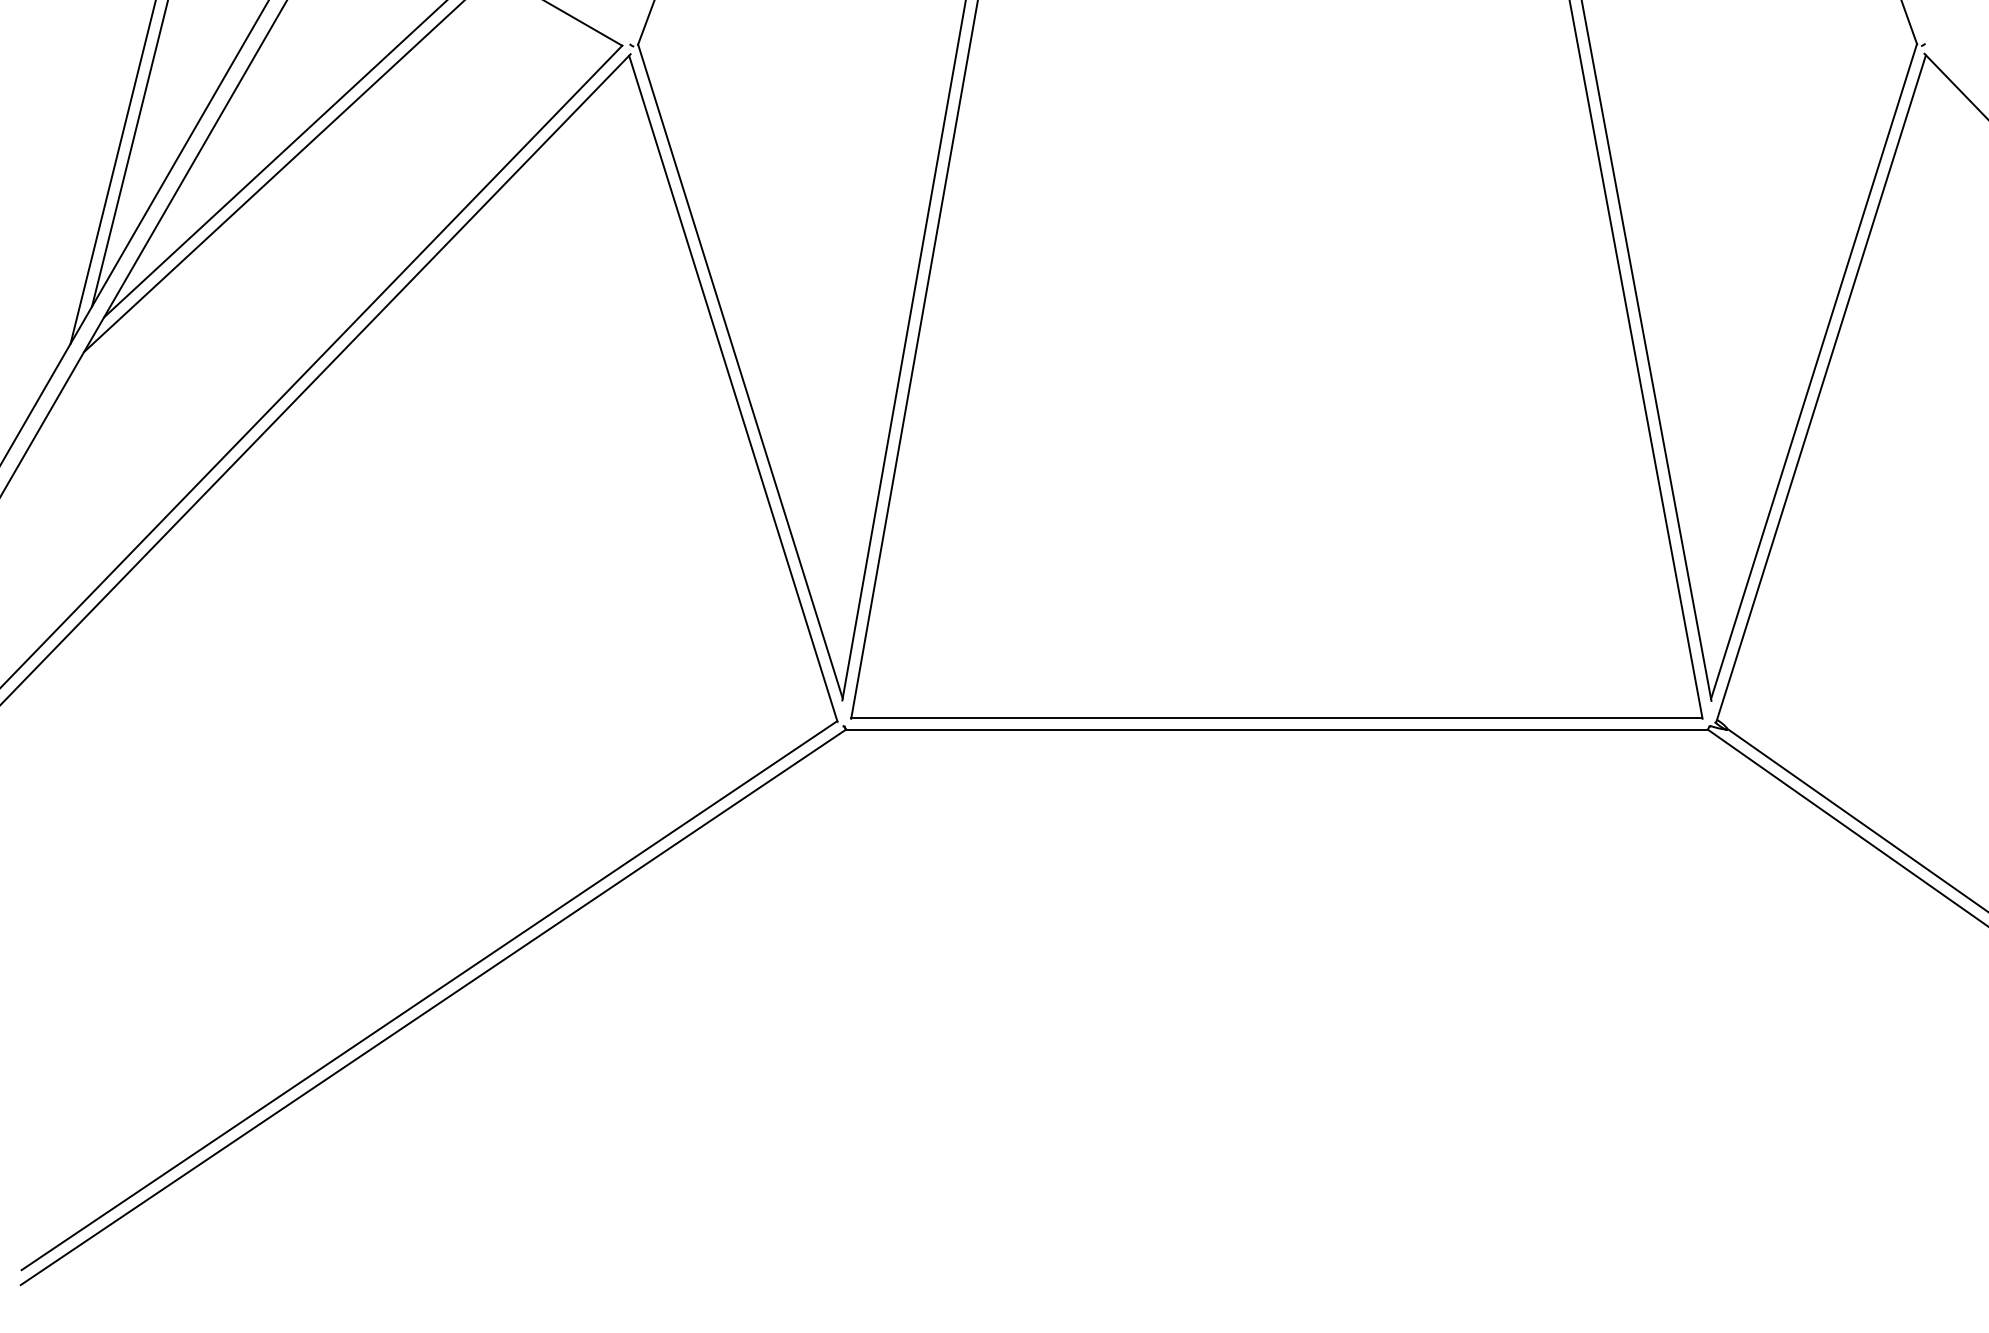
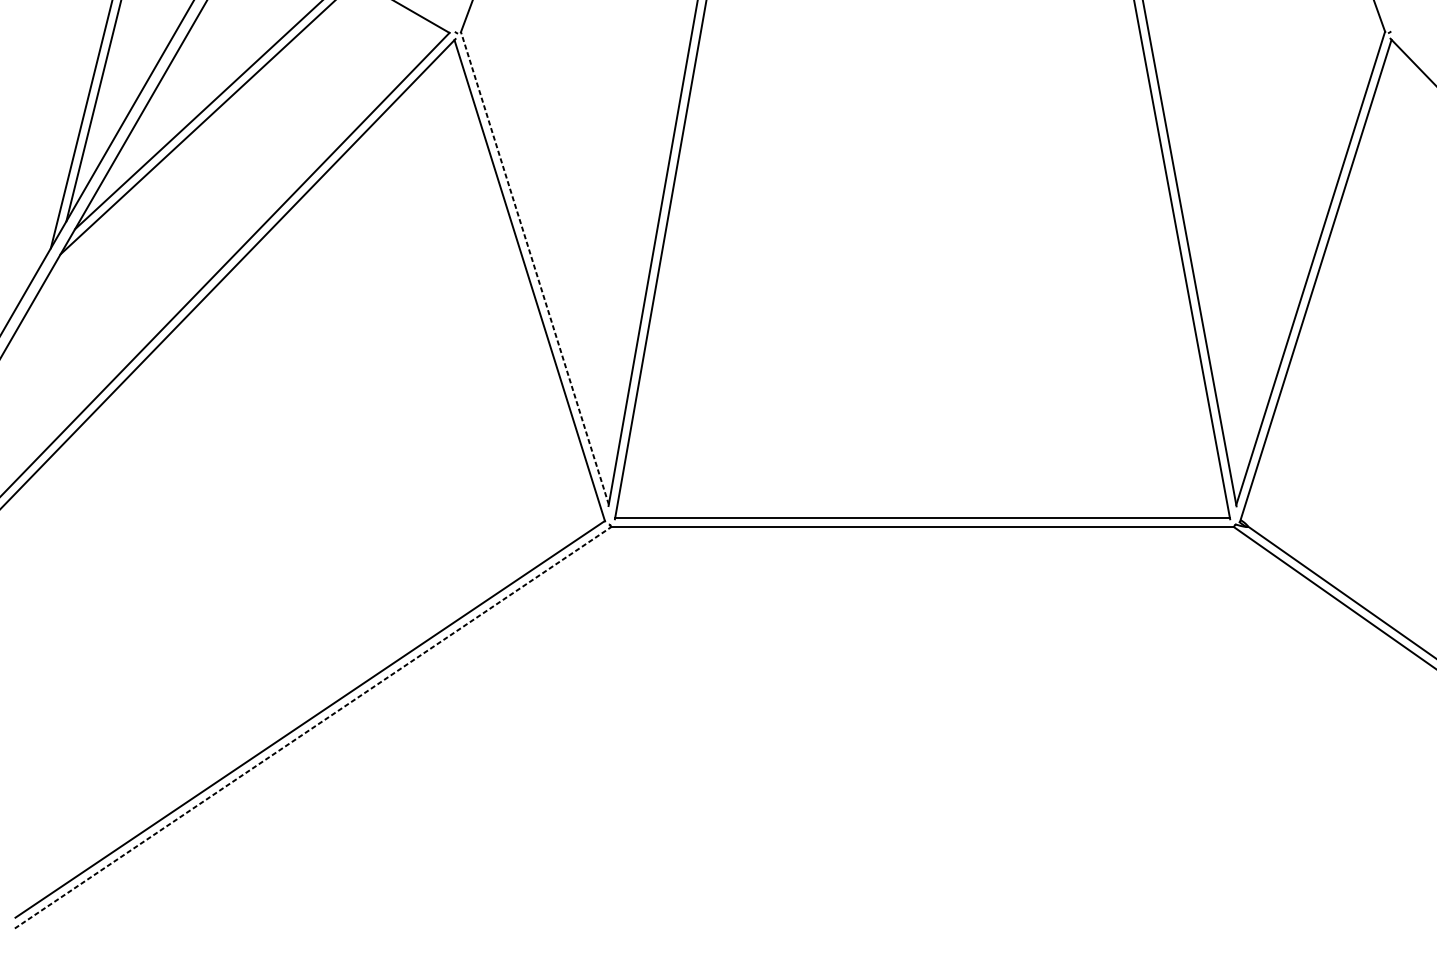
line: (740, 371) -> (534, 268), solid -> dashed
line: (433, 1007) -> (313, 727), solid -> dashed

